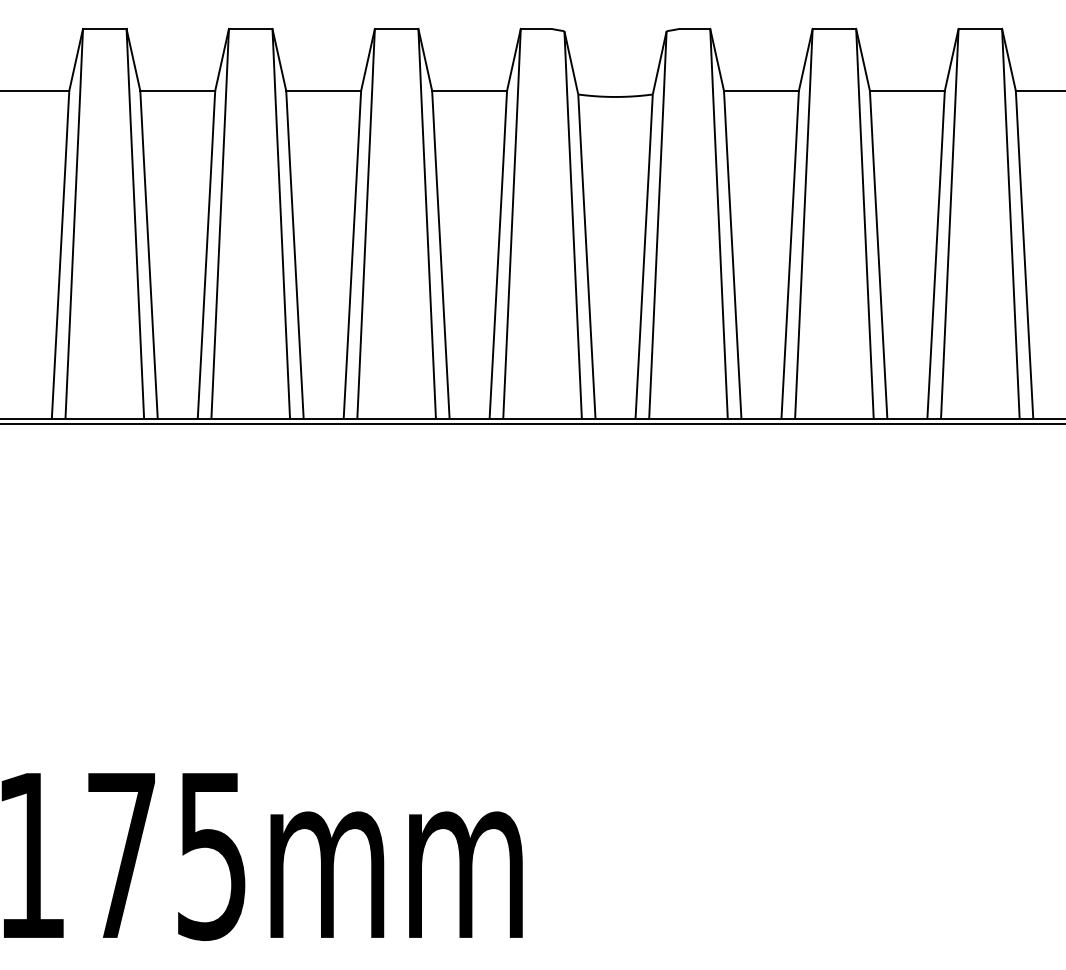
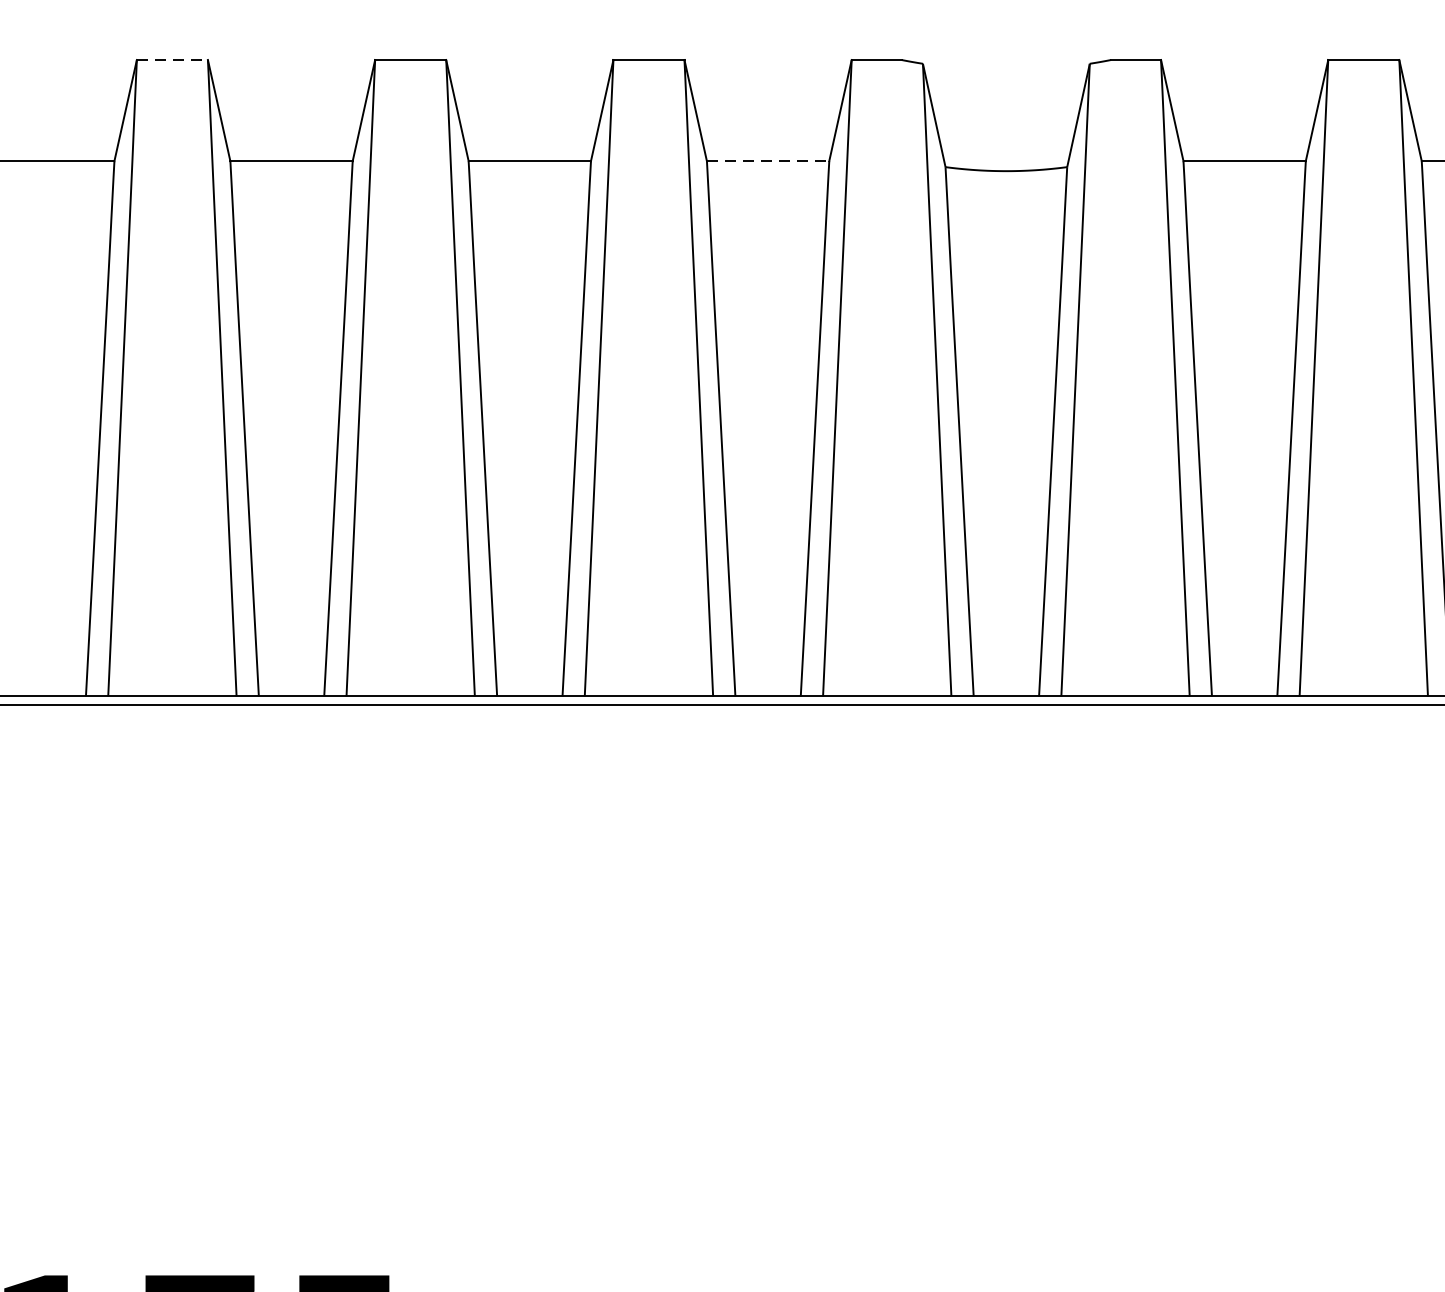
line: (104, 28) -> (171, 59), solid -> dashed
line: (470, 90) -> (769, 160), solid -> dashed

